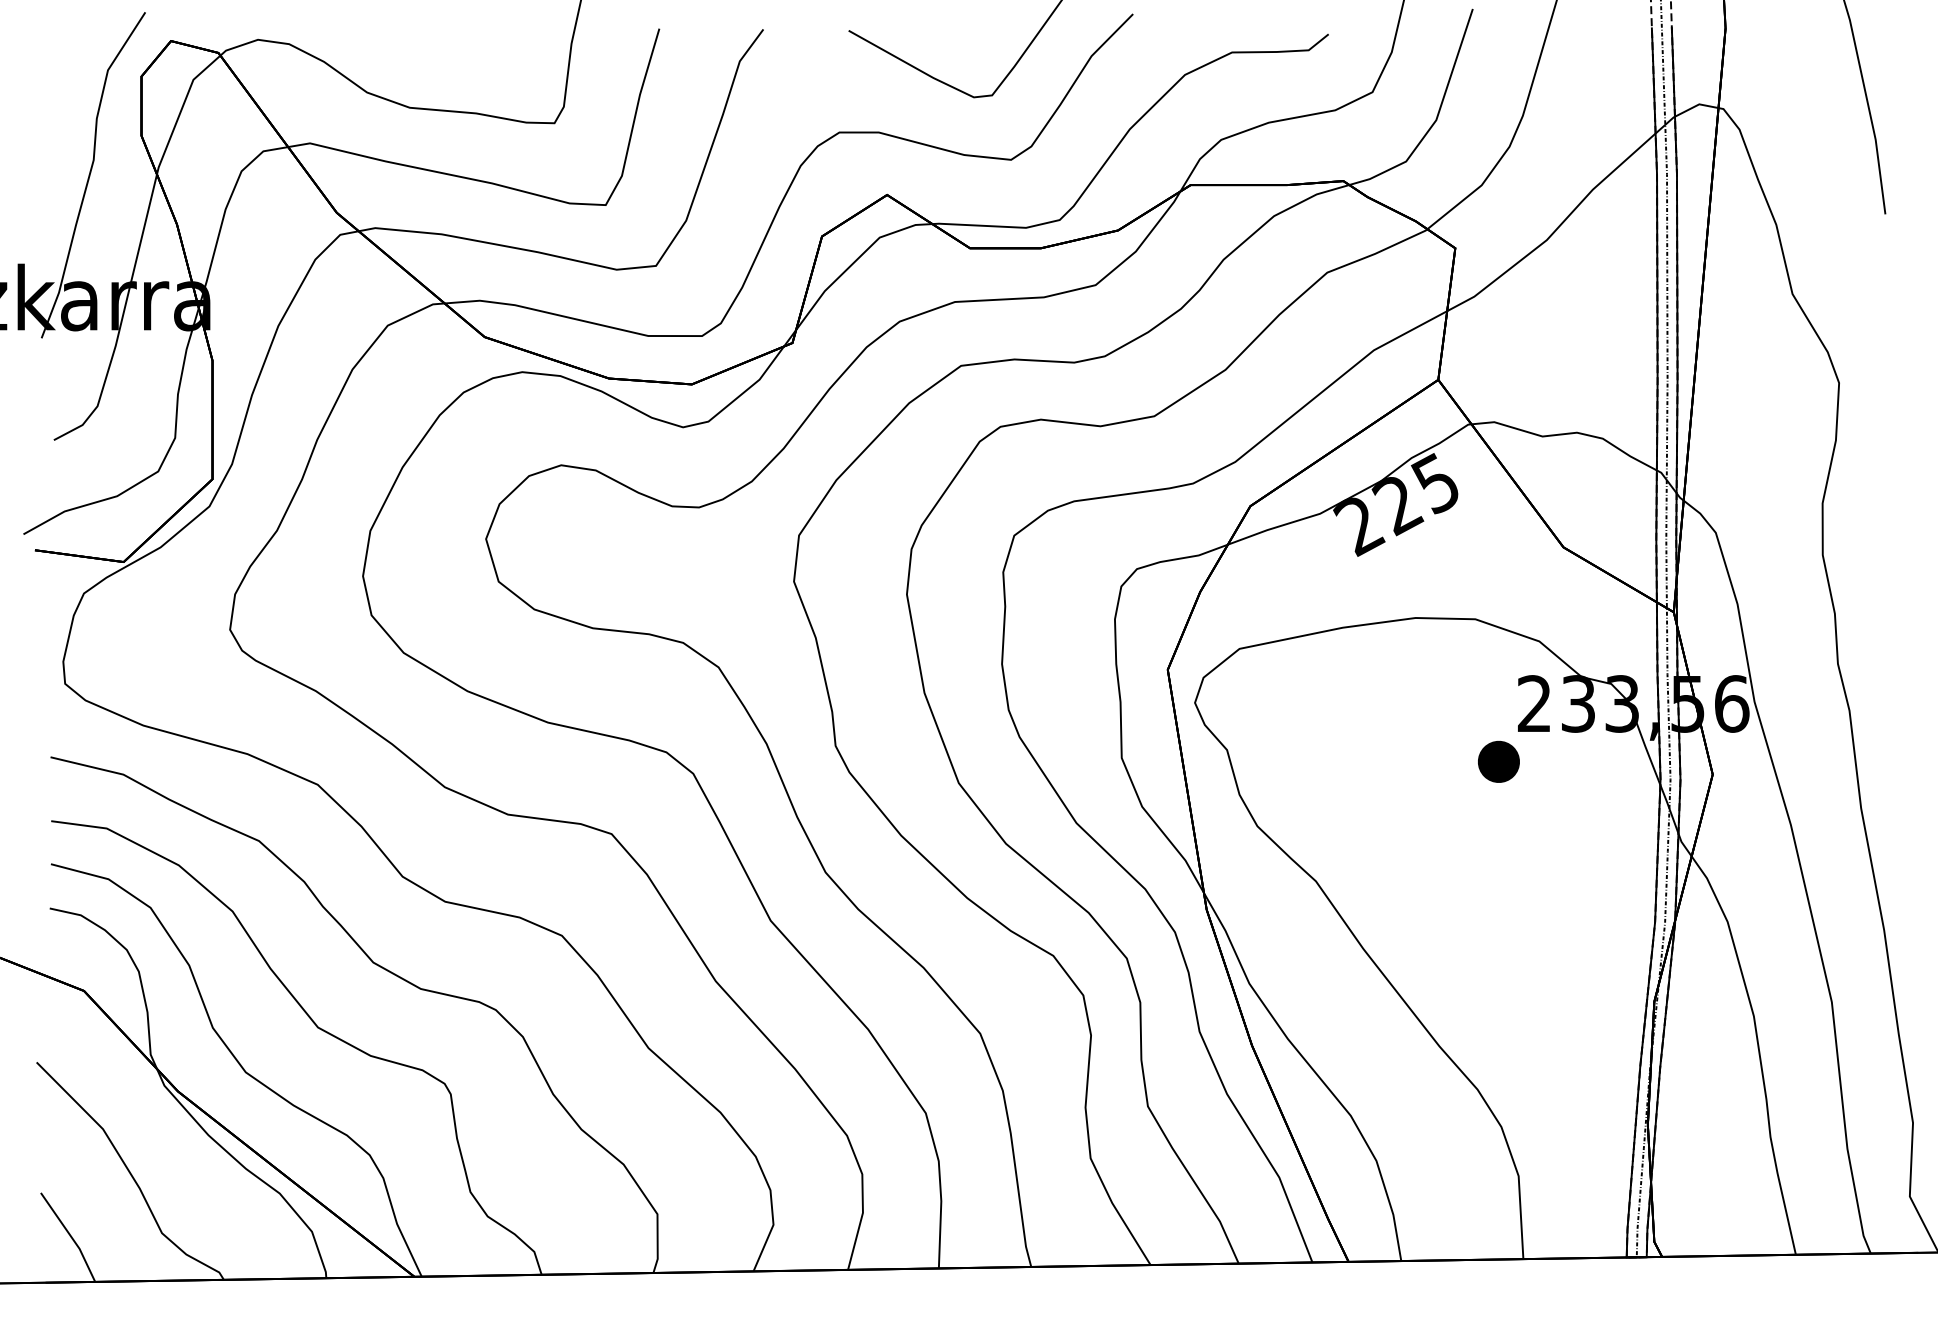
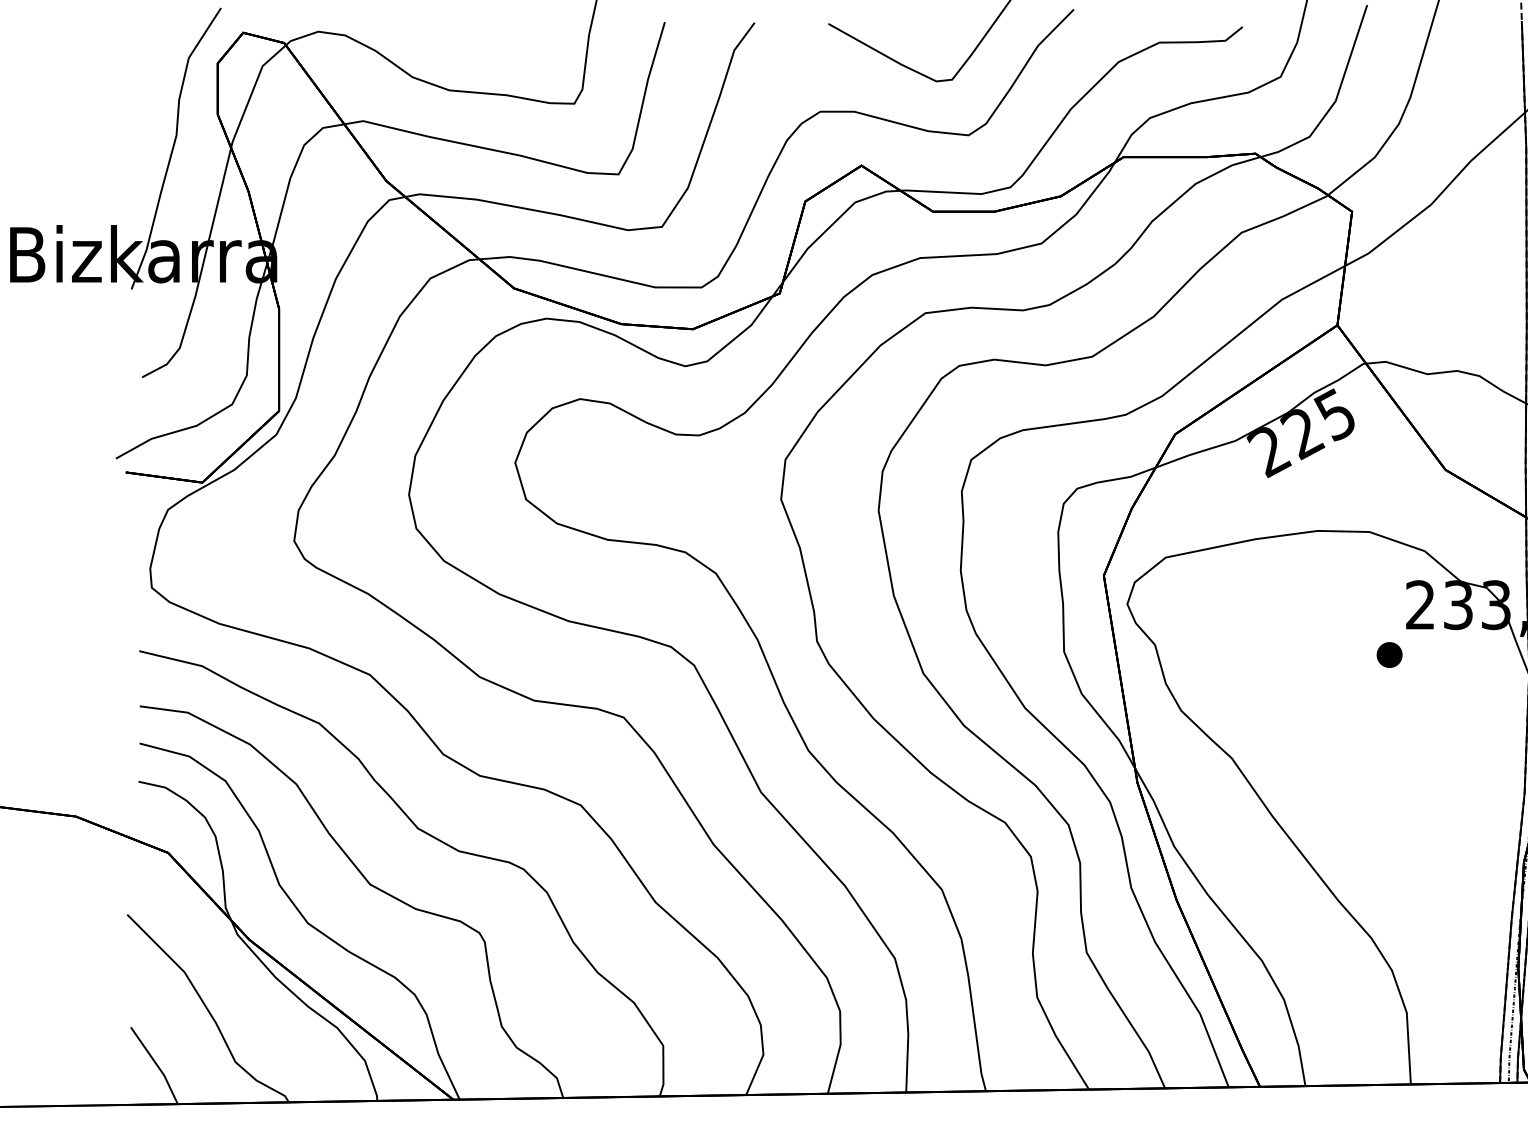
part: (1498, 761) -> (1389, 654), size x0.71

